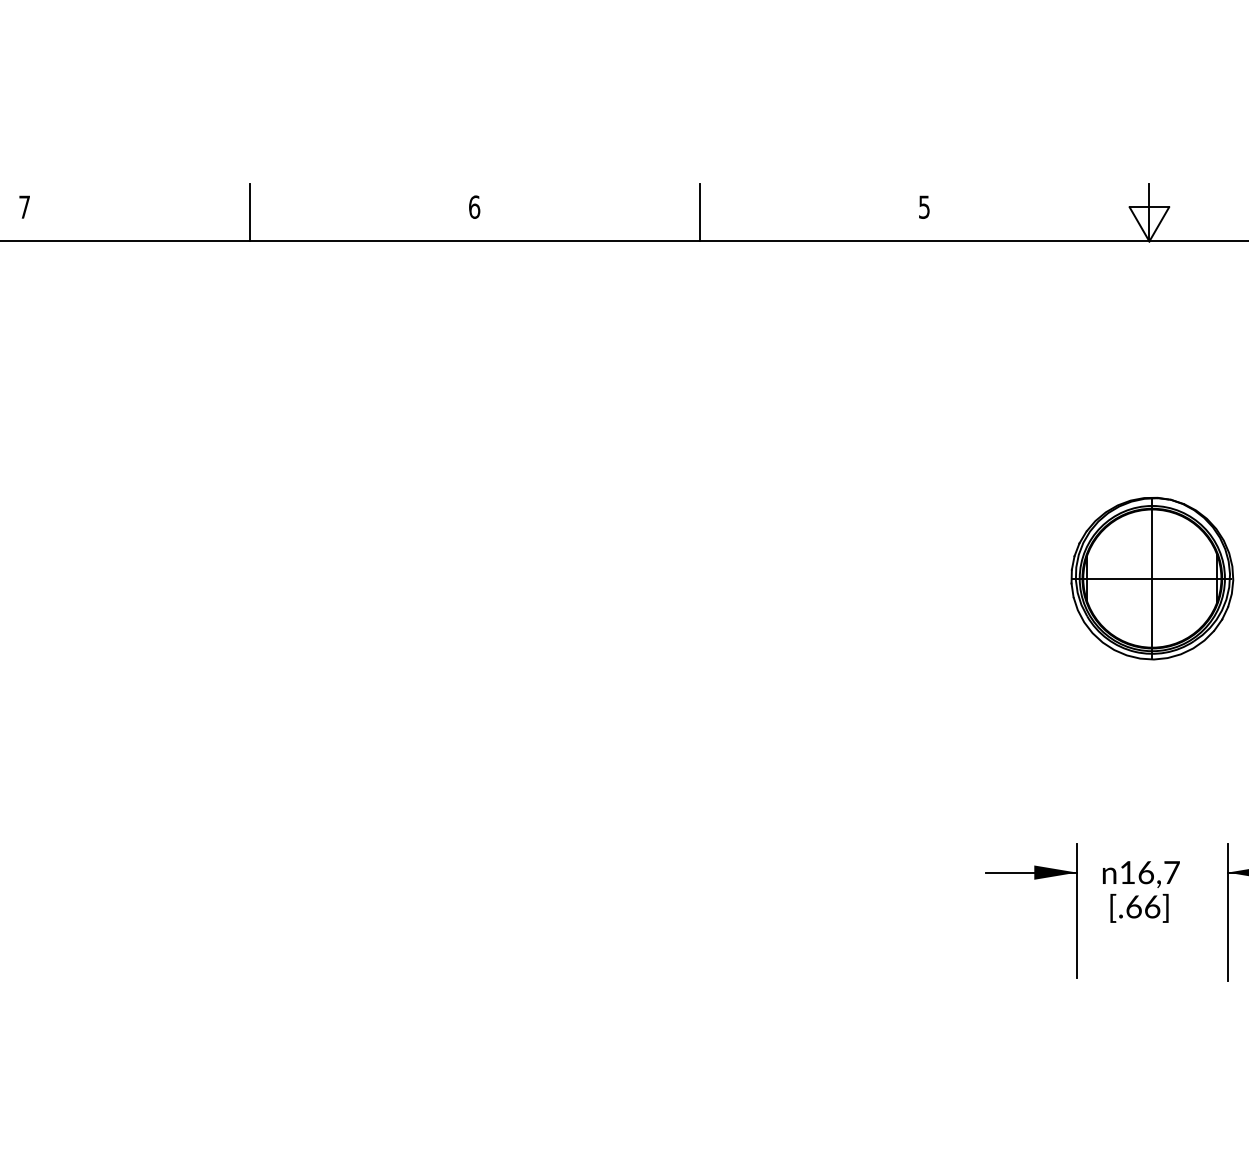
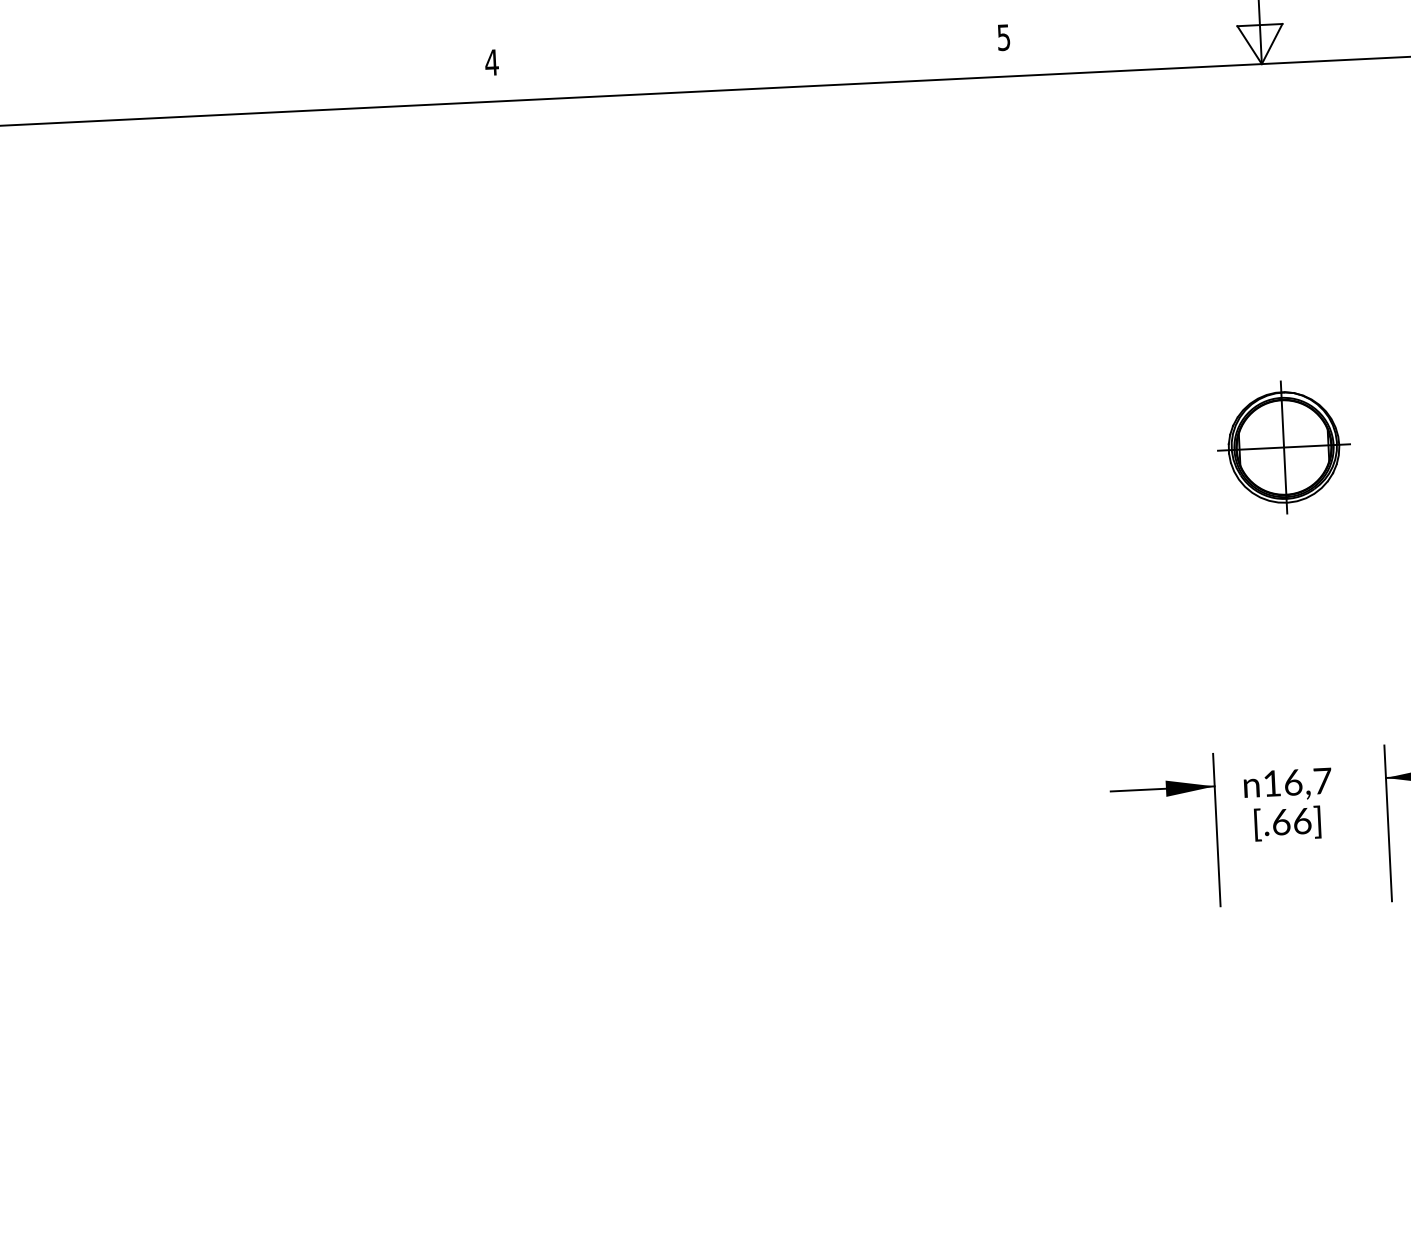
text: (474, 206) -> (491, 61), 6 -> 4
line: (249, 212) -> (236, 81), removed
line: (699, 212) -> (748, 56), removed
part: (1152, 578) -> (1284, 447), size x0.6

